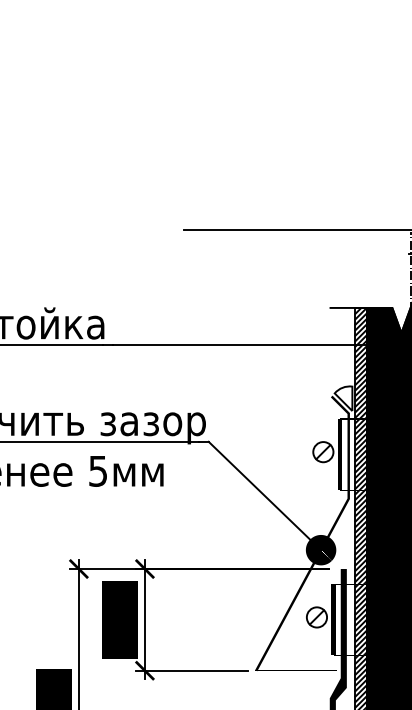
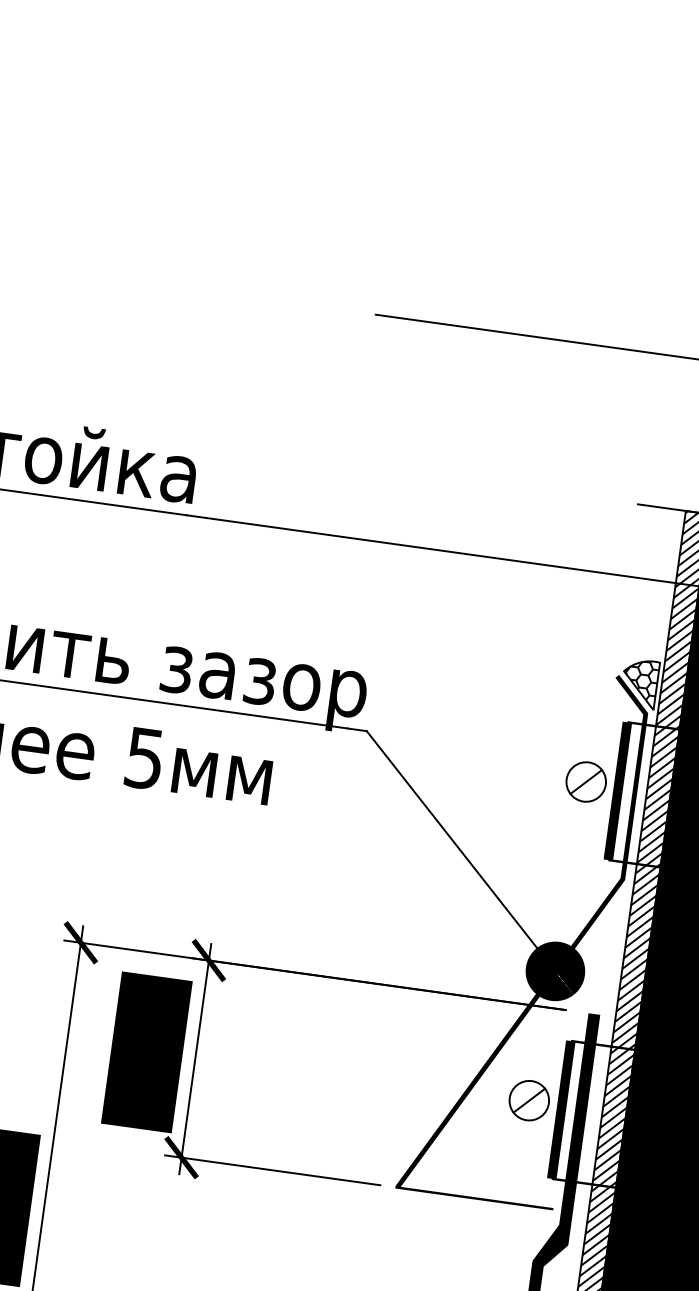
hatch: (343, 398) -> (639, 683), added

